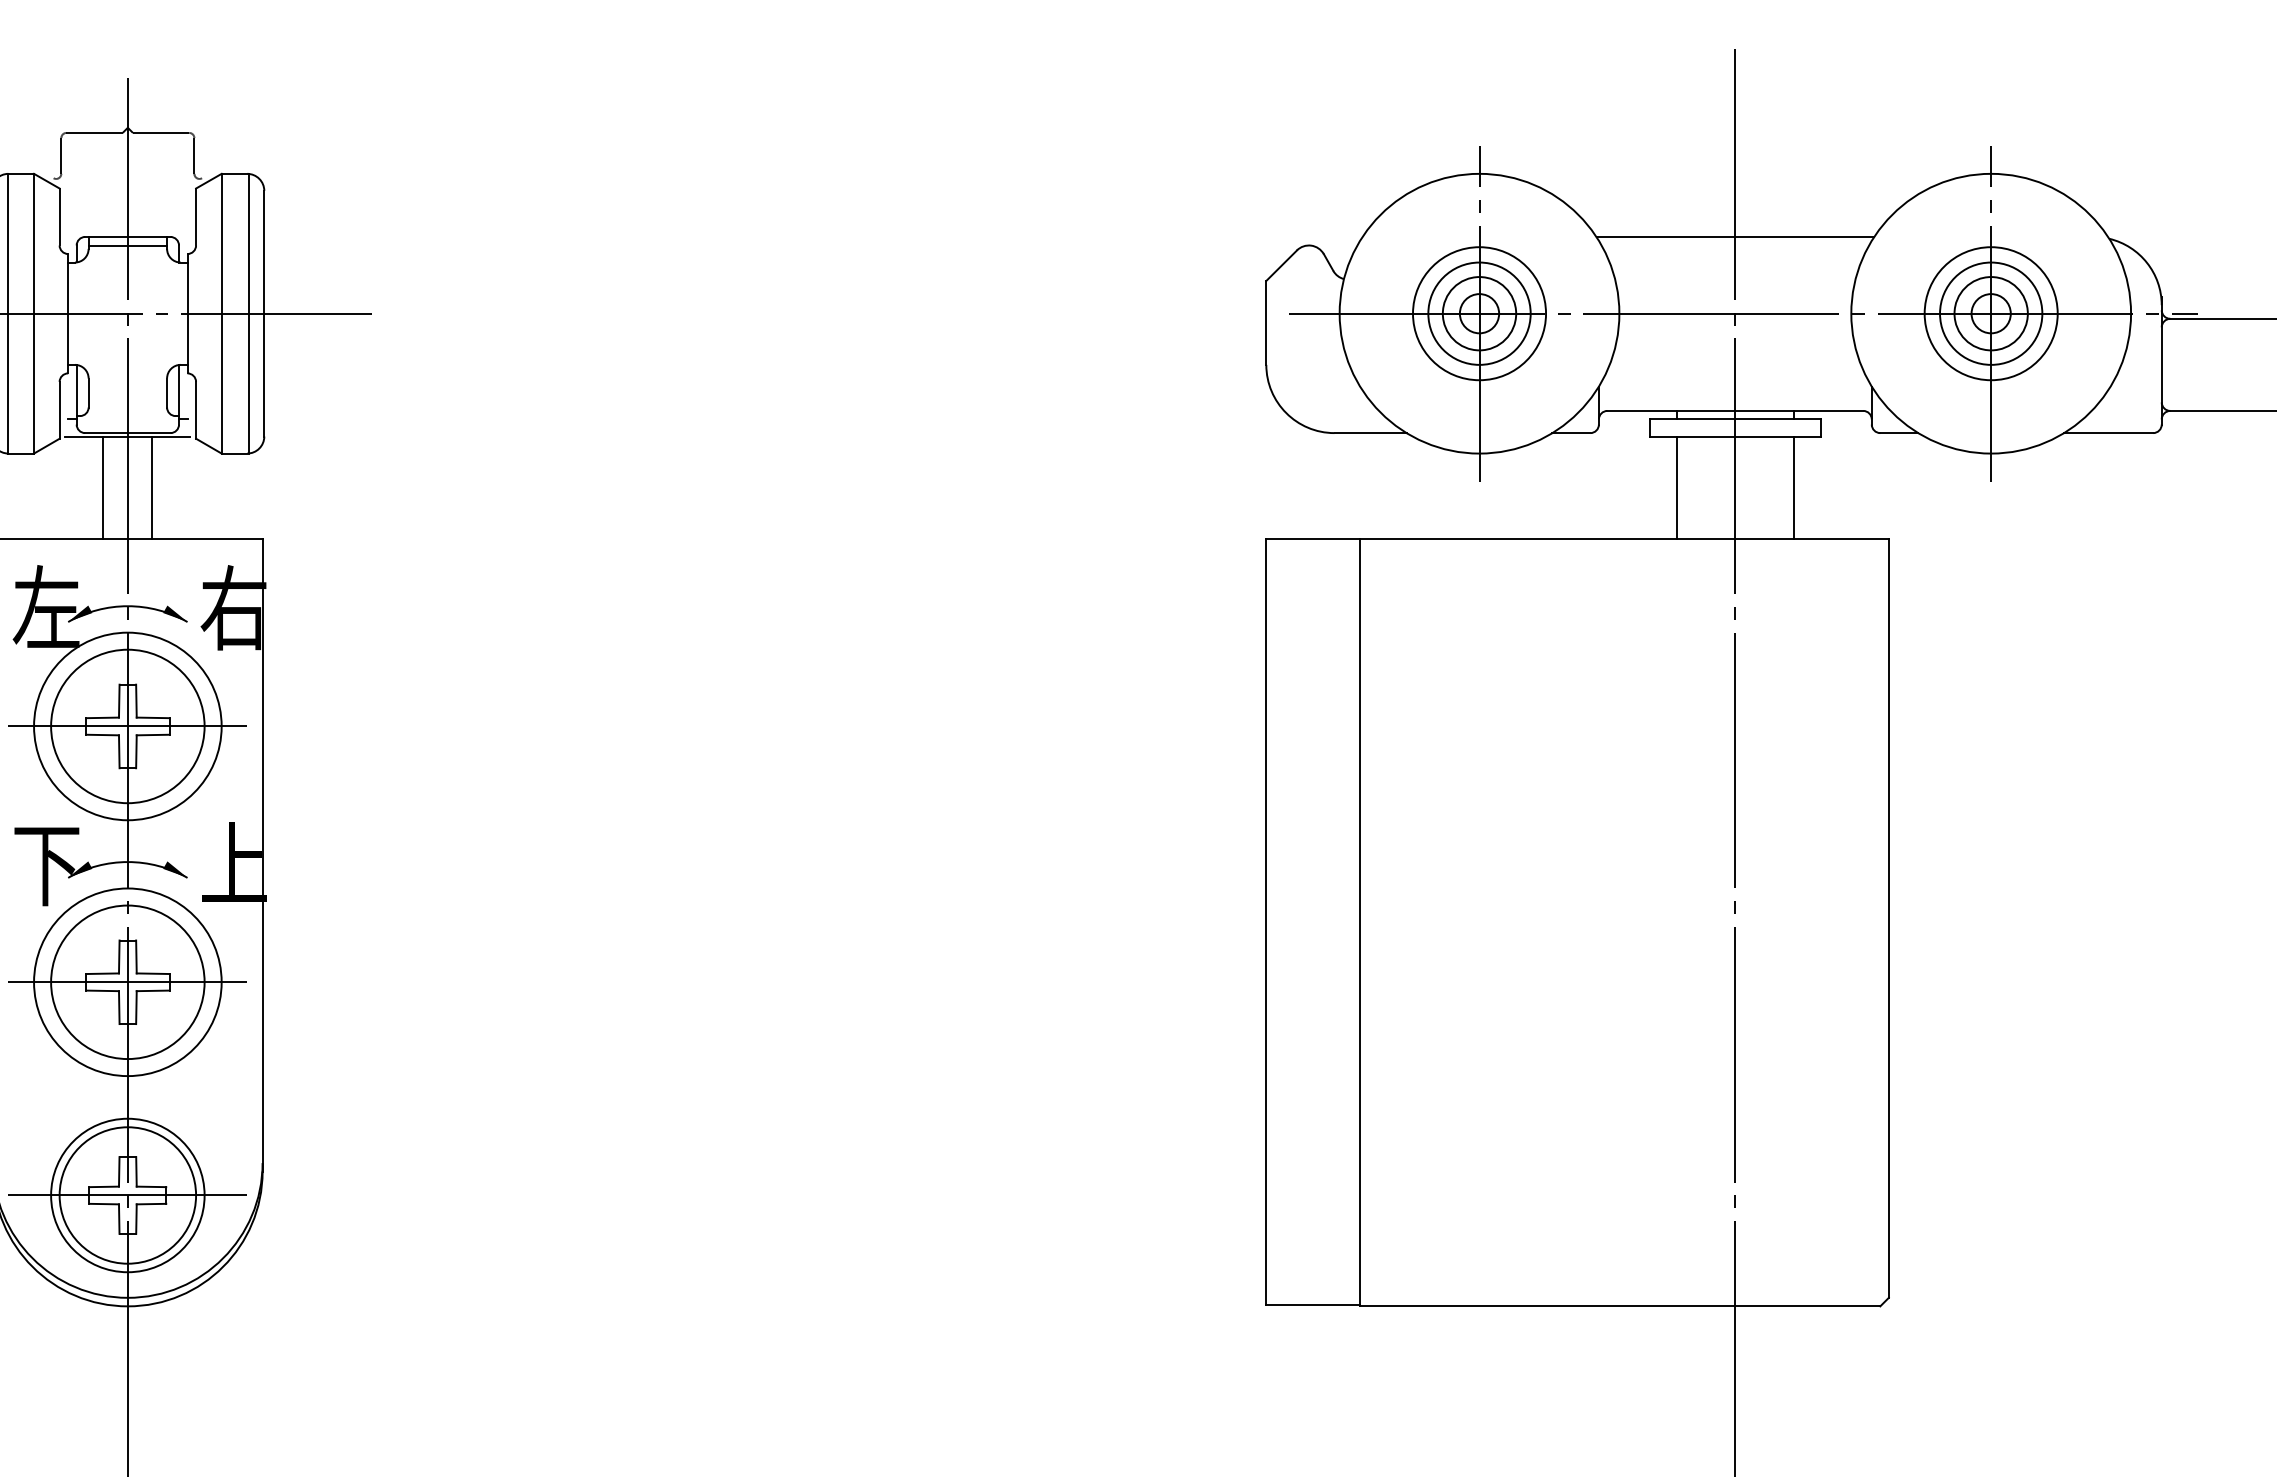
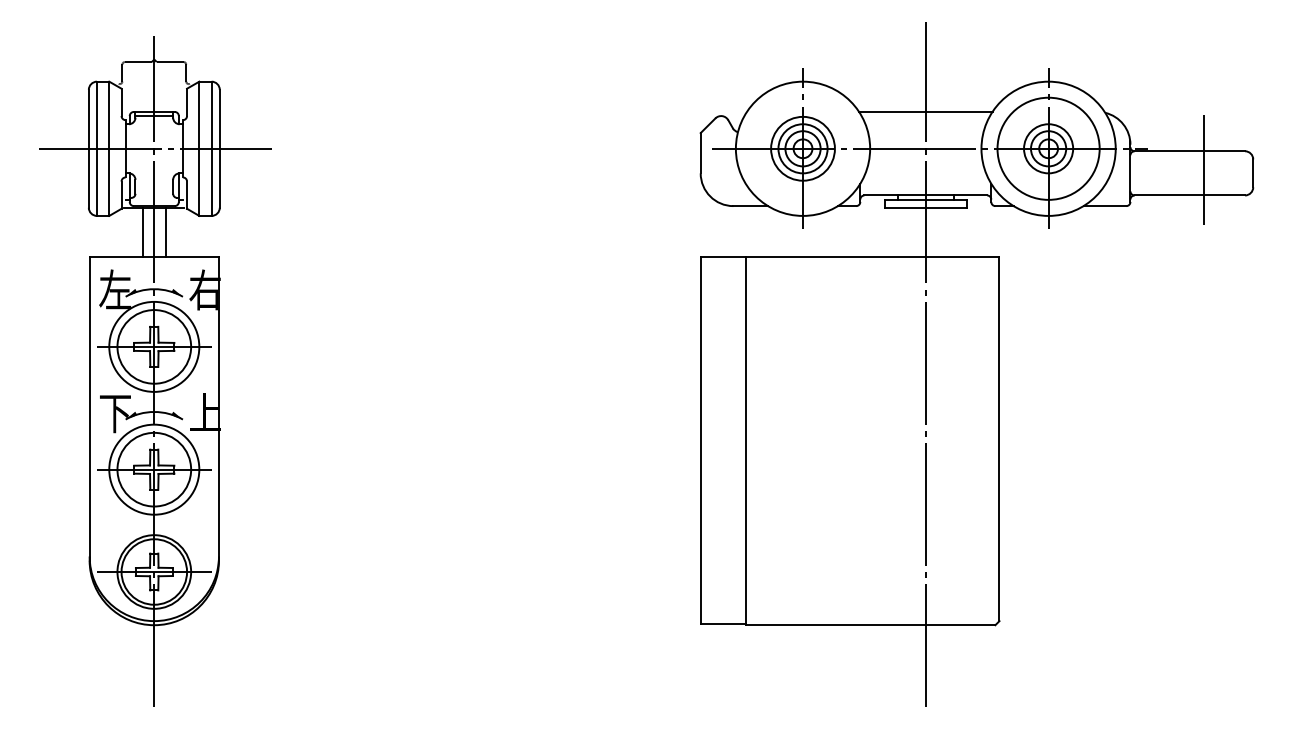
circle: (1990, 313) -> (1048, 148), size x1.6
line: (1676, 486) -> (897, 231), removed
line: (1793, 486) -> (953, 231), removed

